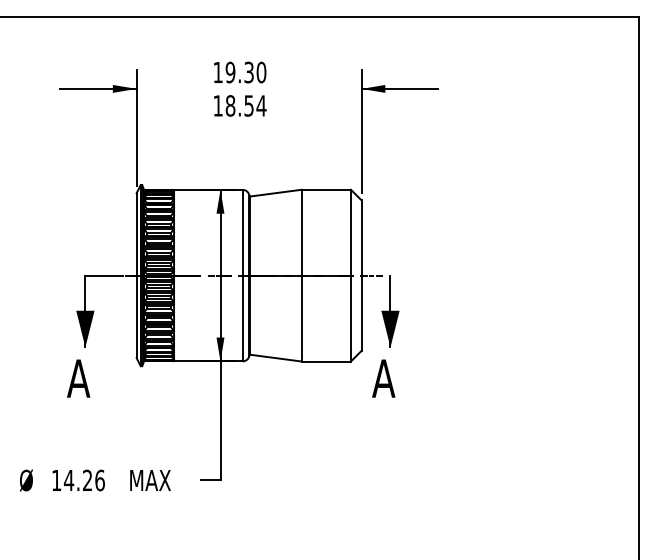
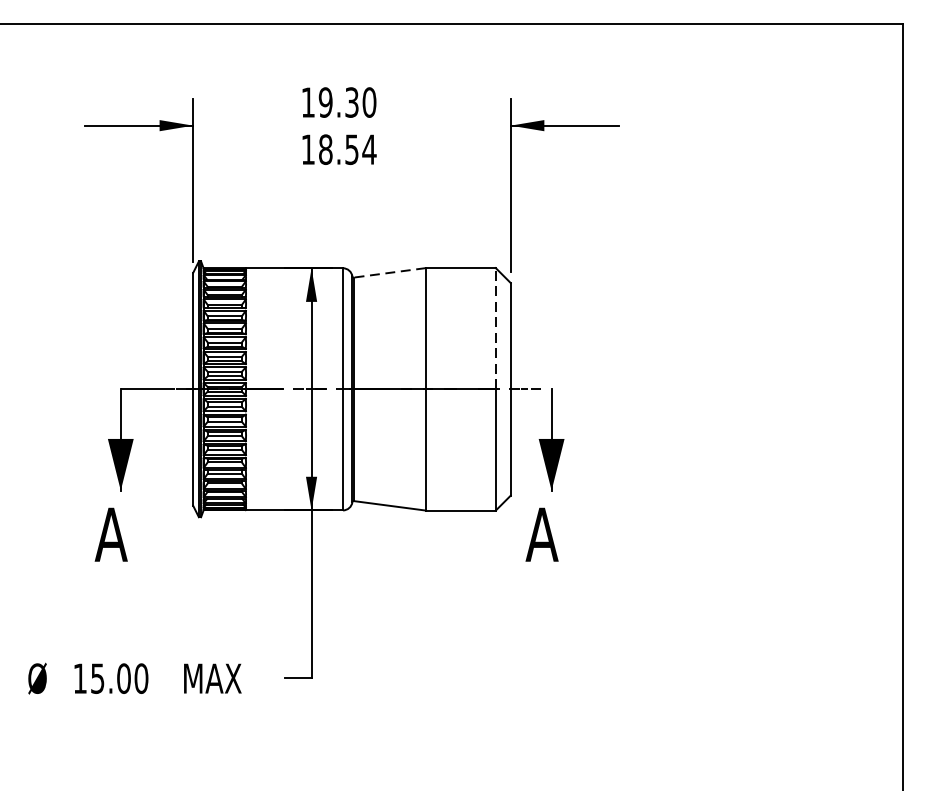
line: (276, 193) -> (390, 273), solid -> dashed
line: (350, 232) -> (495, 328), solid -> dashed
text: (83, 480) -> (118, 678), 14.26 -> 15.00

